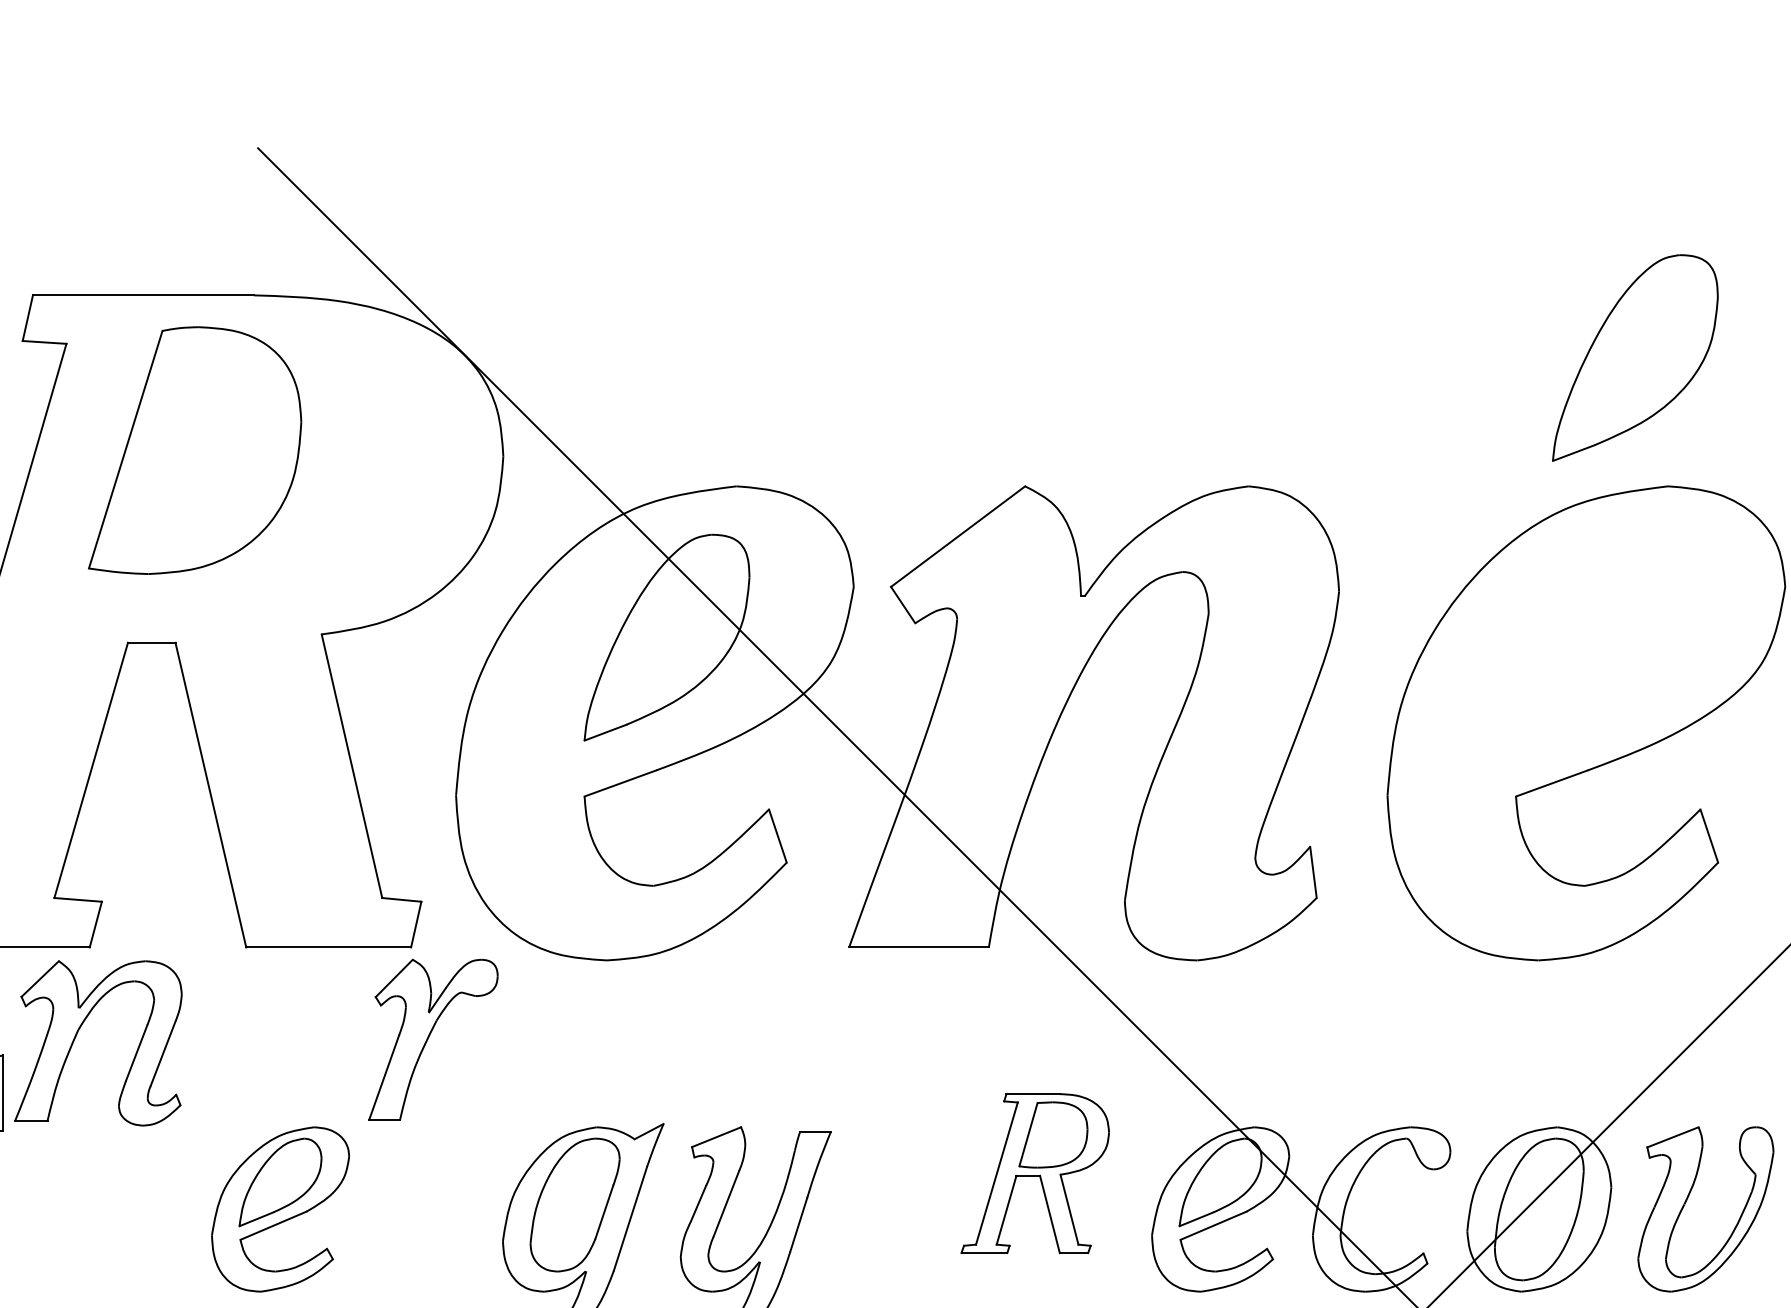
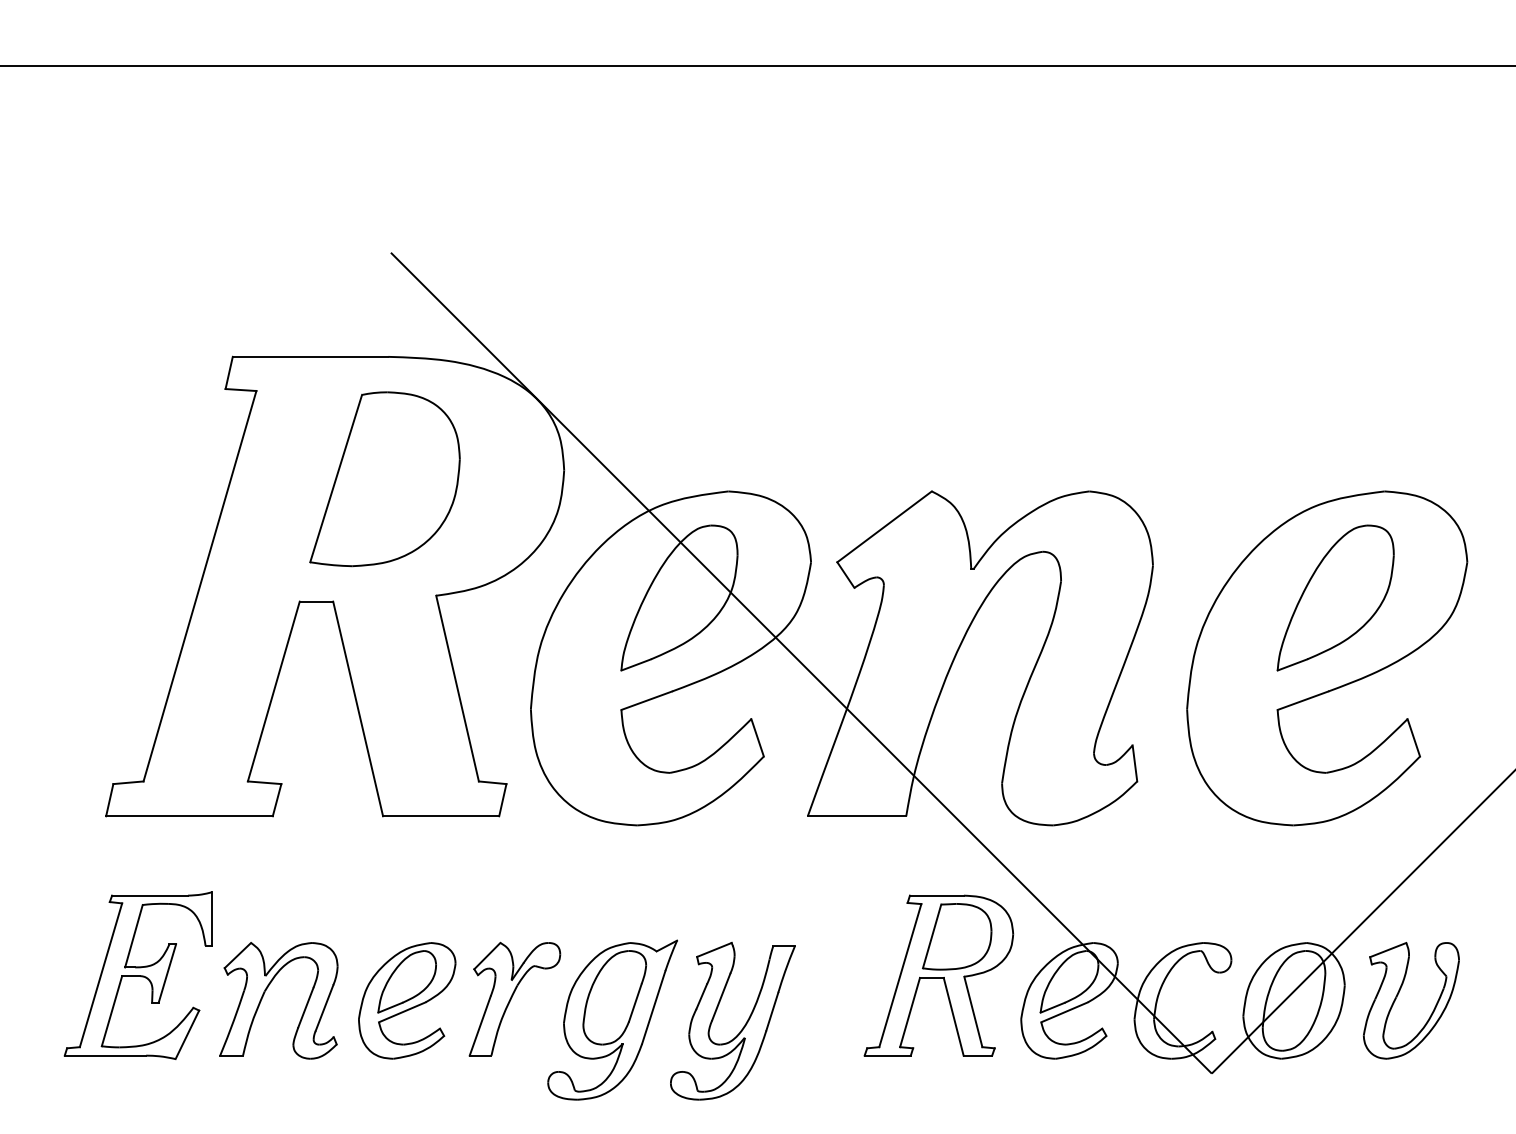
part: (1635, 357) -> (1335, 597), moved
part: (194, 450) -> (384, 479), moved
part: (77, 1034) -> (264, 994), moved
part: (432, 1038) -> (514, 998), moved
part: (1034, 1173) -> (938, 975), size x1.43

